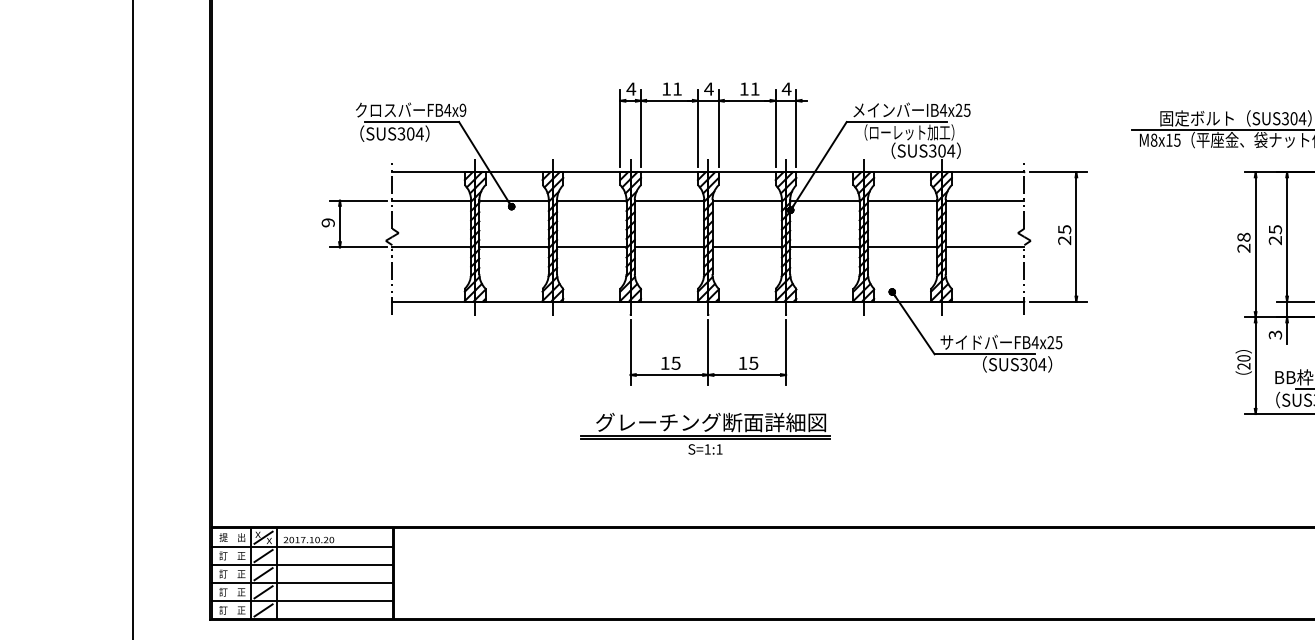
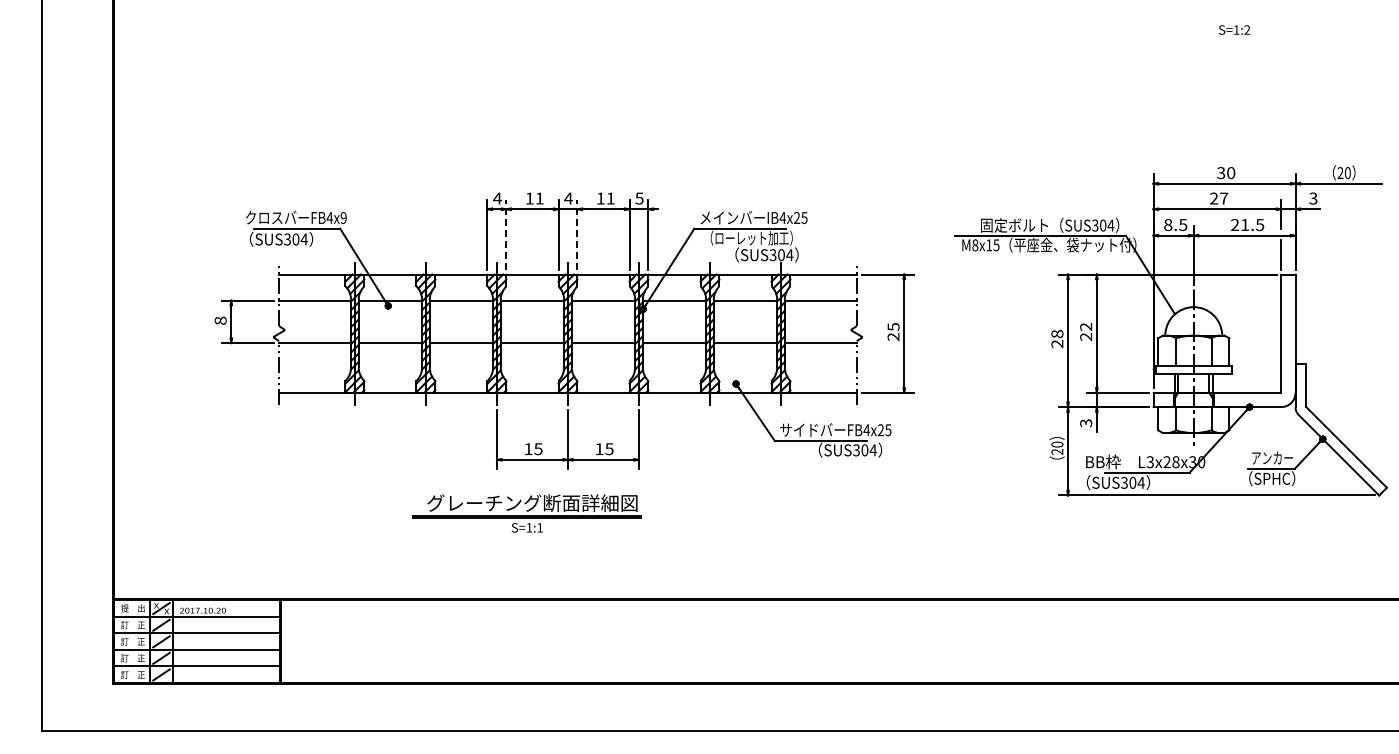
text: (786, 89) -> (639, 198), 4 -> 5
line: (641, 128) -> (506, 234), solid -> dashed
line: (718, 128) -> (577, 234), solid -> dashed
text: (328, 222) -> (220, 320), 9 -> 8
text: (1275, 229) -> (1086, 326), 25 -> 22
part: (704, 433) -> (526, 513), moved

